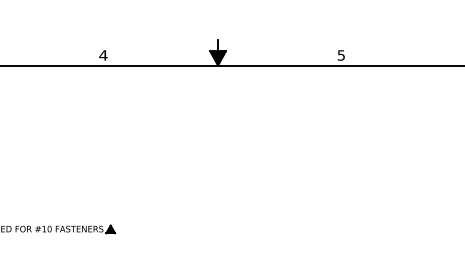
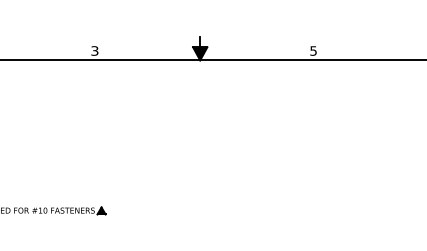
text: (103, 54) -> (94, 50), 4 -> 3

